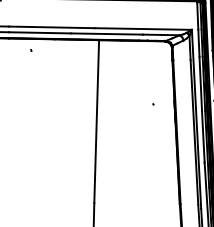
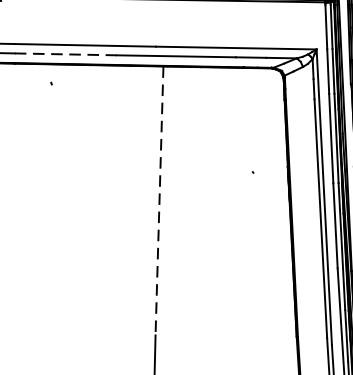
line: (39, 32) -> (65, 53), solid -> dashed
line: (96, 121) -> (159, 200), solid -> dashed

